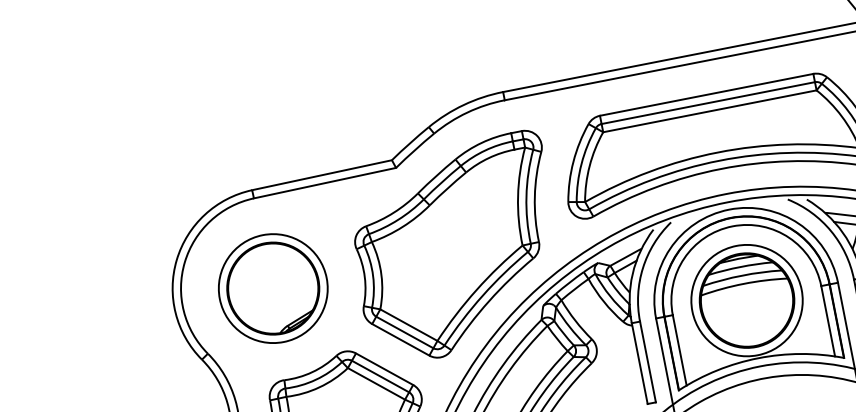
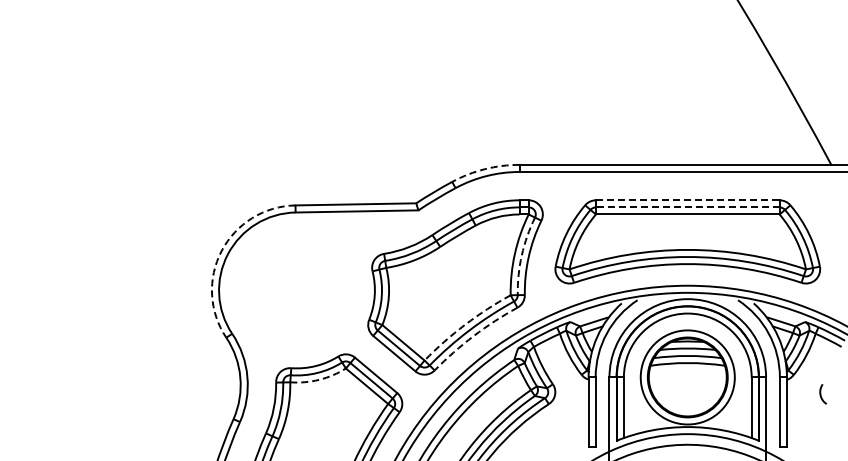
line: (706, 95) -> (687, 200), solid -> dashed
line: (707, 103) -> (687, 207), solid -> dashed
arc: (463, 105) -> (484, 169), solid -> dashed
arc: (526, 196) -> (521, 255), solid -> dashed
arc: (176, 260) -> (221, 251), solid -> dashed
part: (272, 288) -> (296, 290), removed
arc: (476, 289) -> (465, 324), solid -> dashed
arc: (488, 301) -> (473, 336), solid -> dashed
arc: (319, 386) -> (319, 379), solid -> dashed

